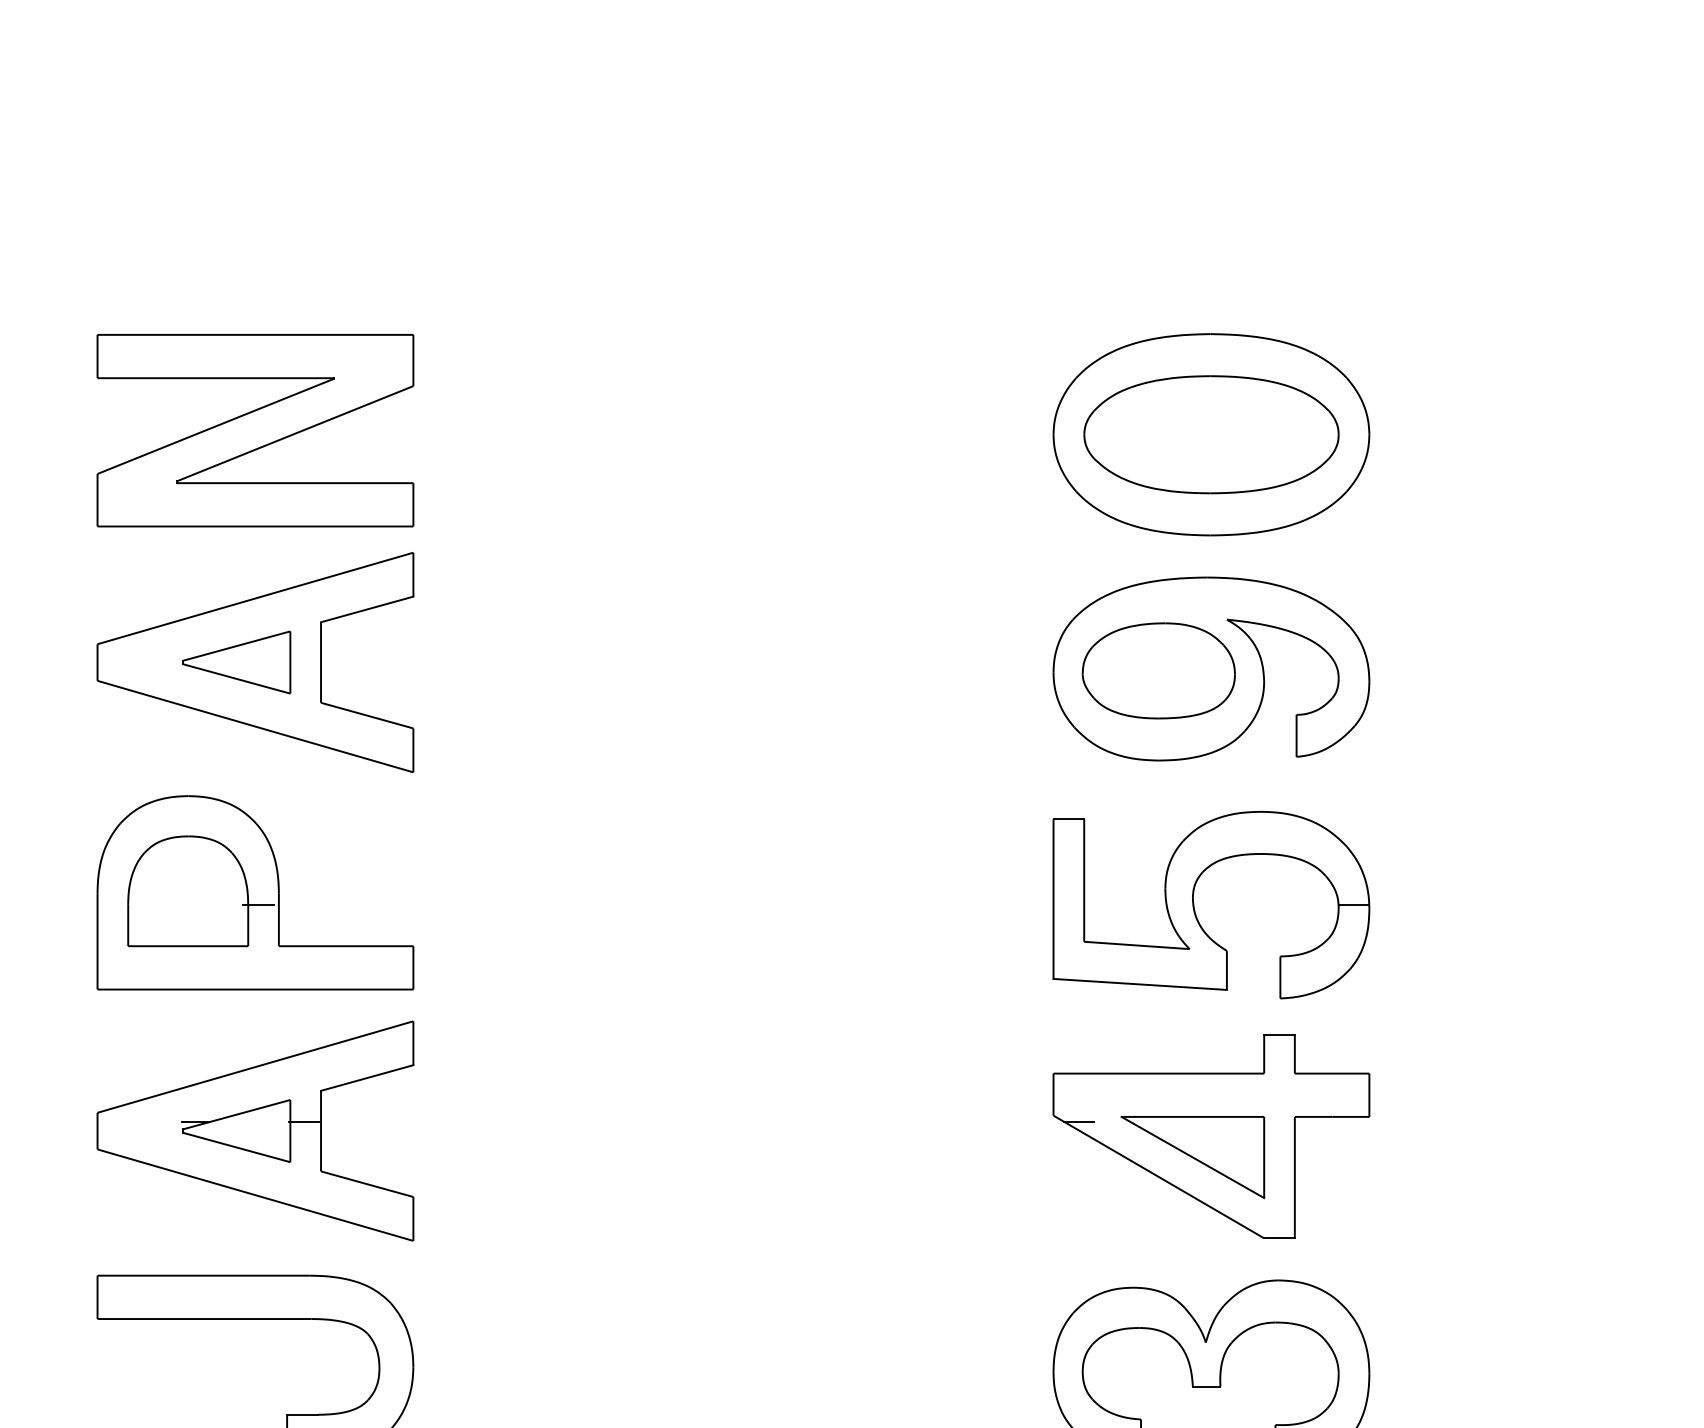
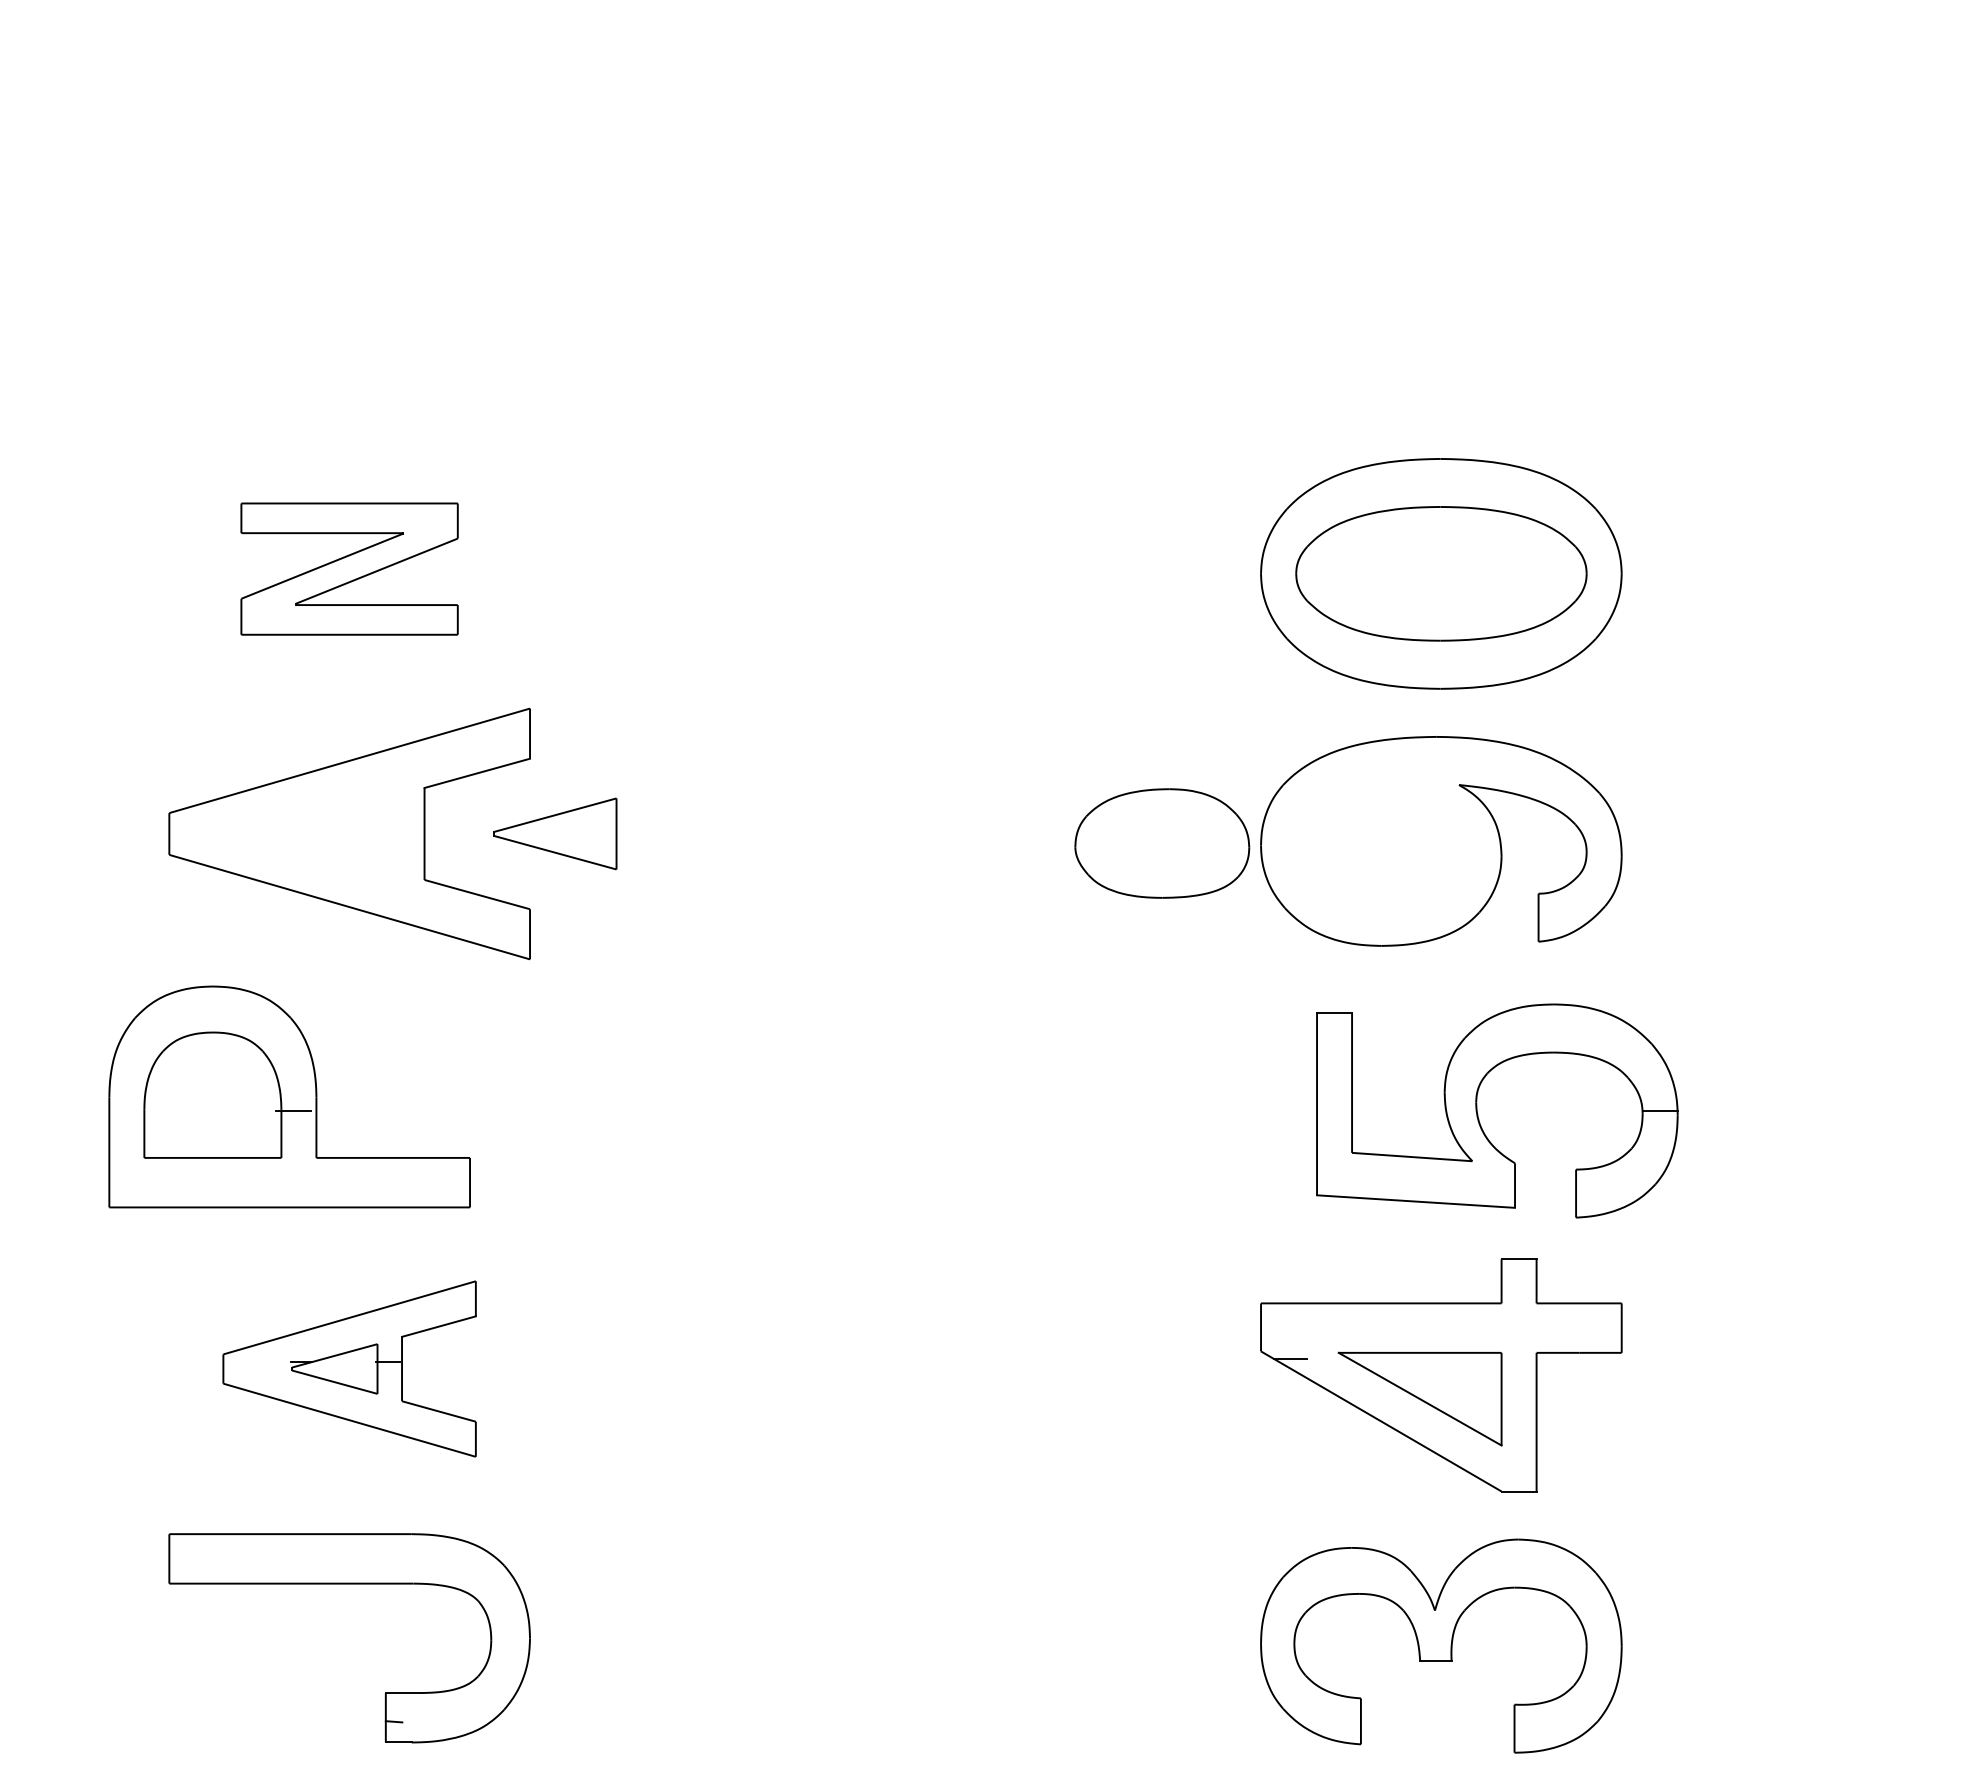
part: (255, 430) -> (349, 568), size x0.6
part: (236, 662) -> (555, 833), moved
part: (1159, 670) -> (1162, 843), moved
part: (255, 892) -> (289, 1096), moved
part: (1194, 908) -> (1478, 1114), moved
part: (255, 1130) -> (349, 1368), size x0.7

